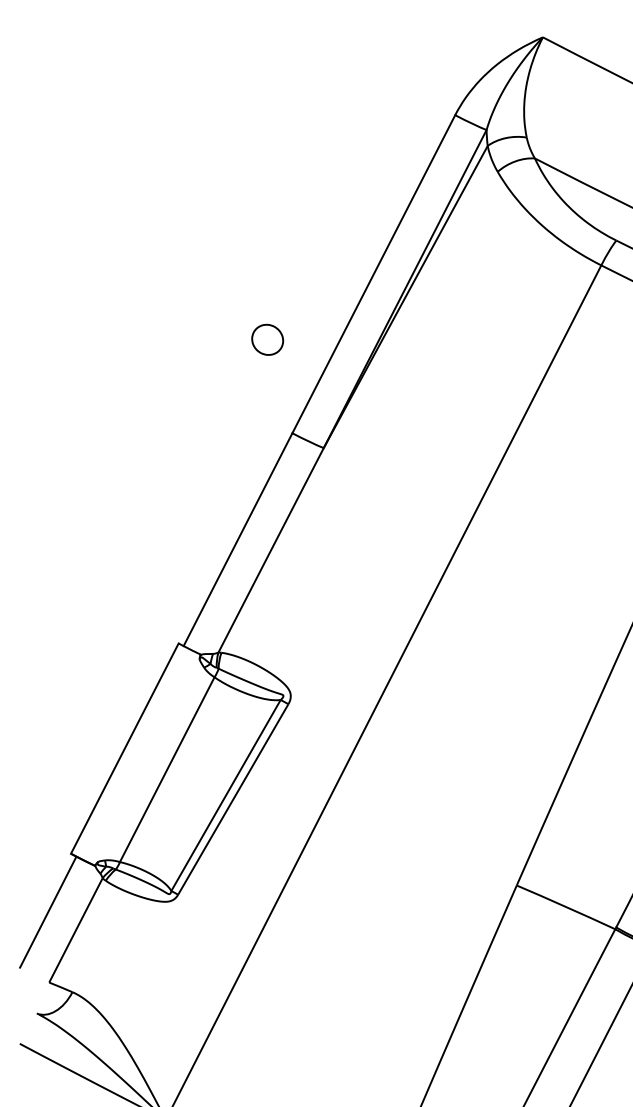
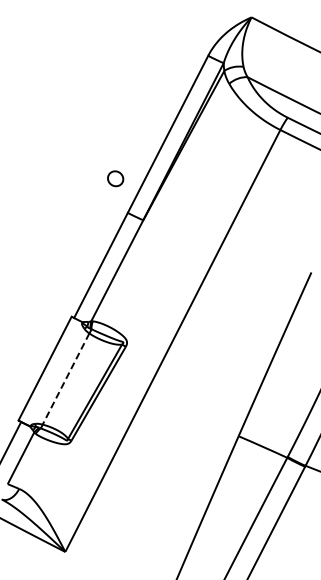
part: (267, 339) -> (115, 178), moved
line: (166, 770) -> (65, 379), solid -> dashed

